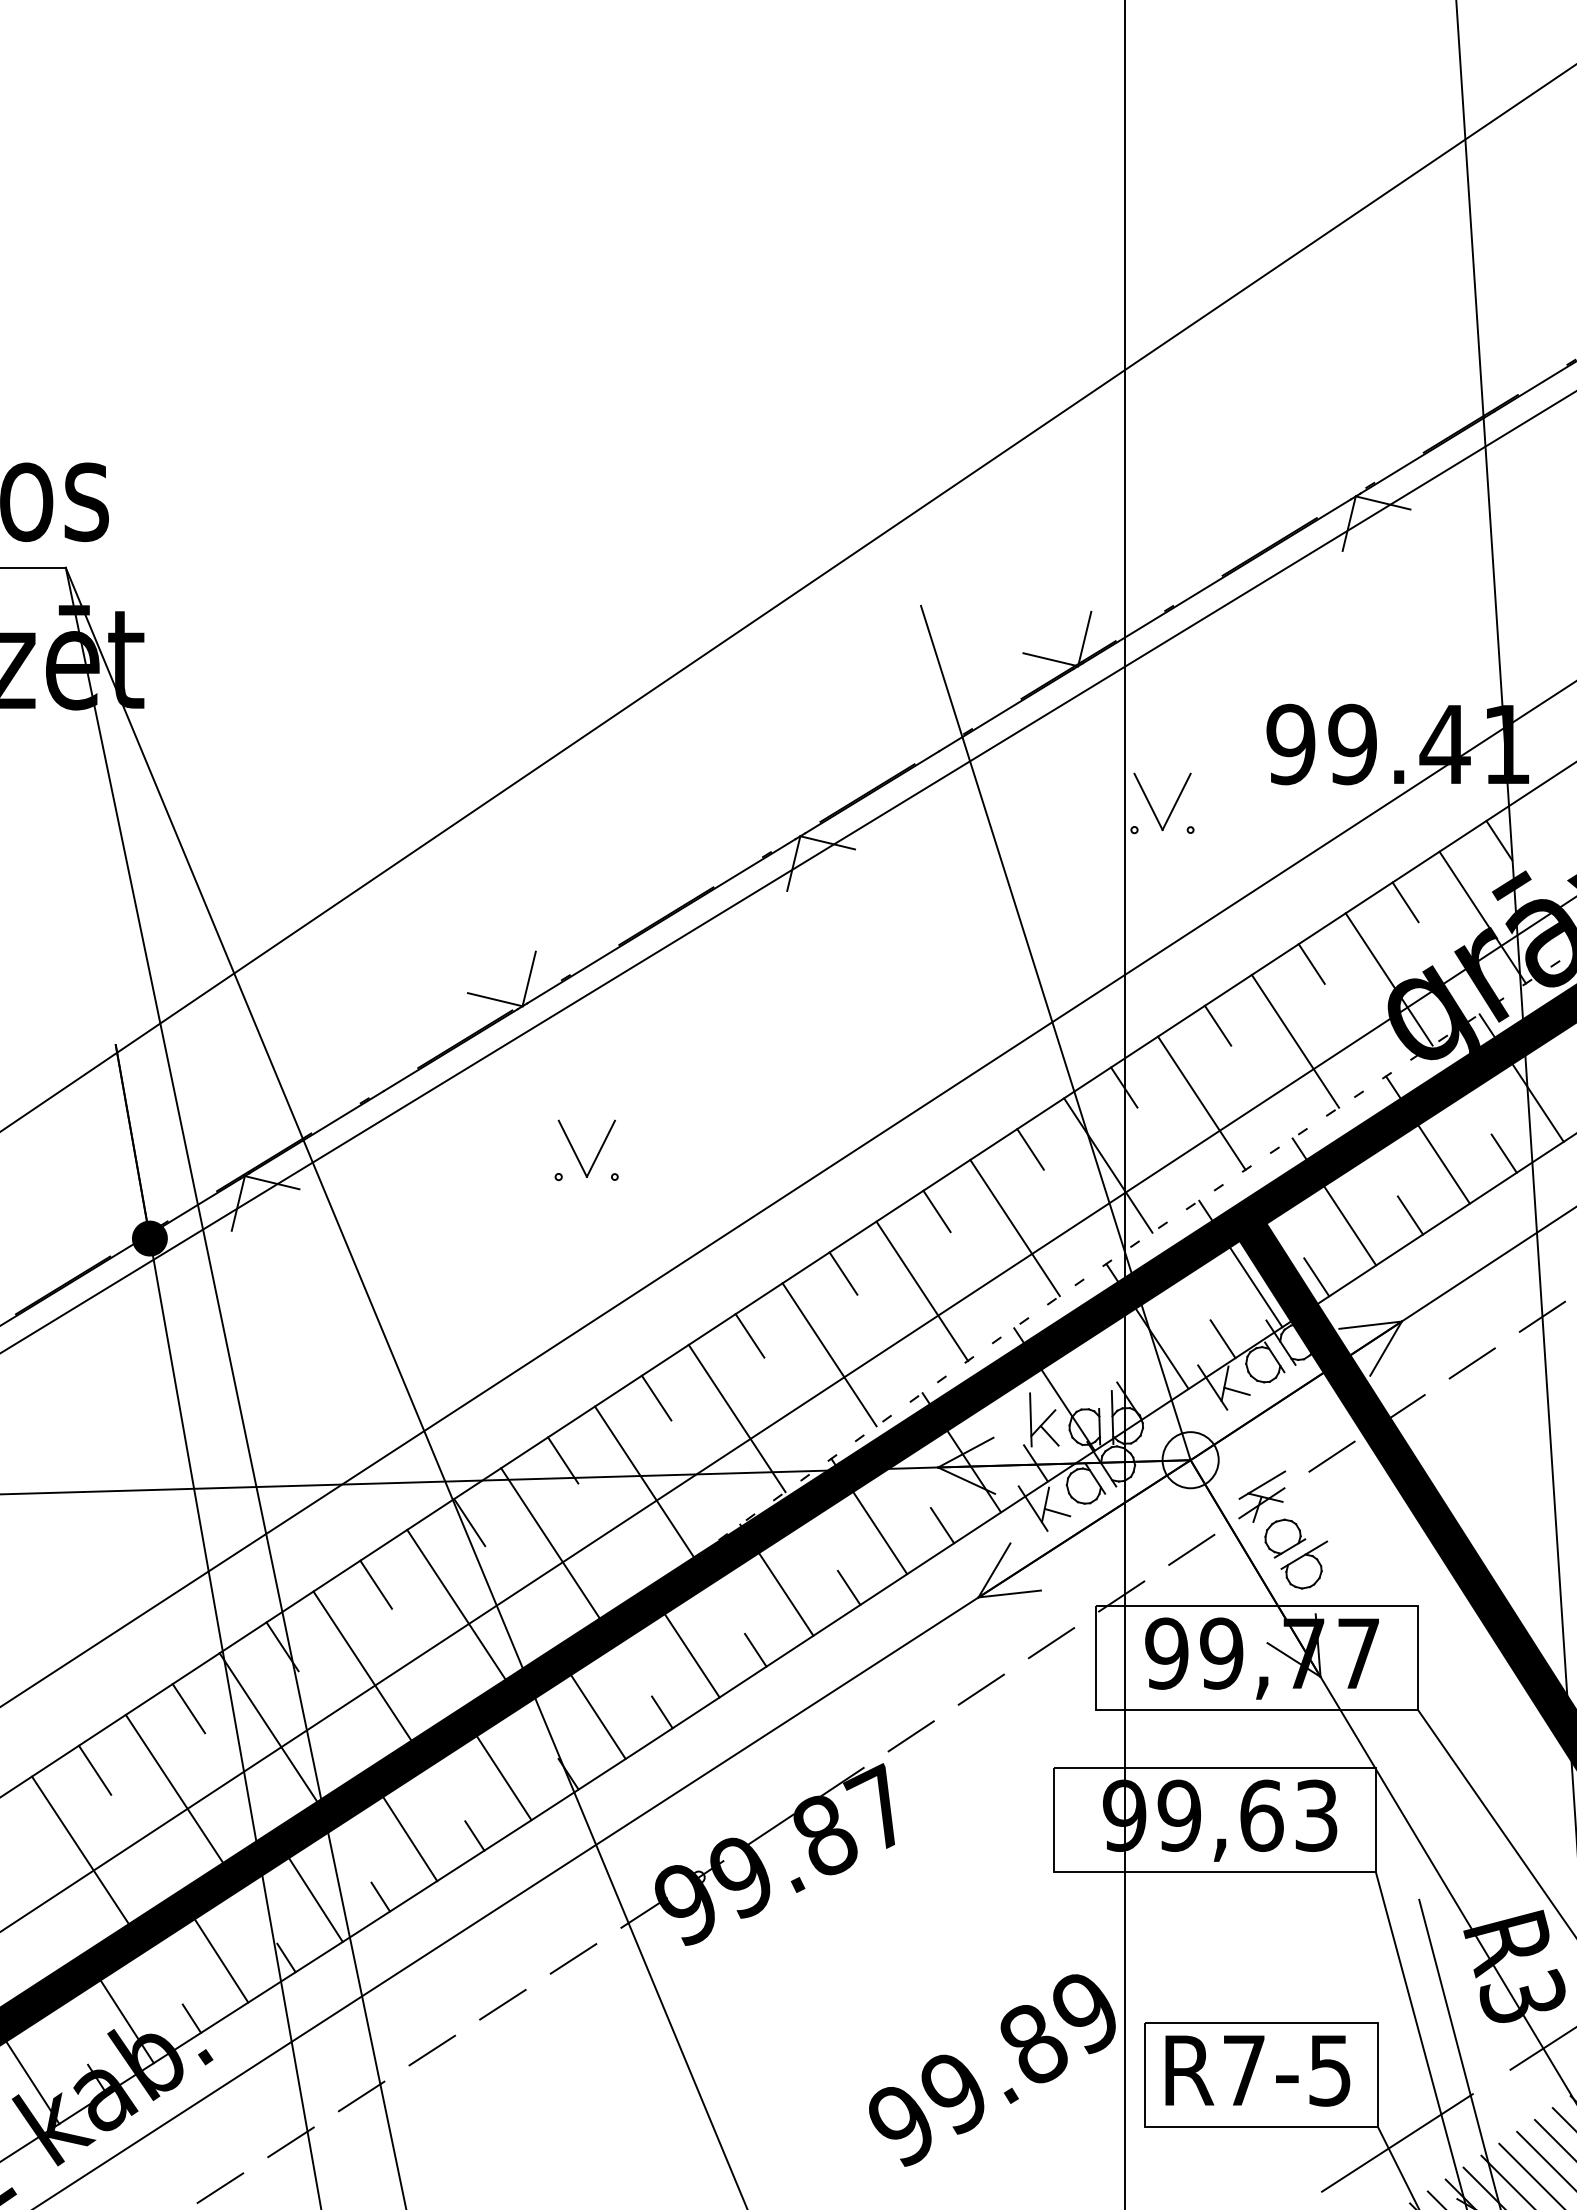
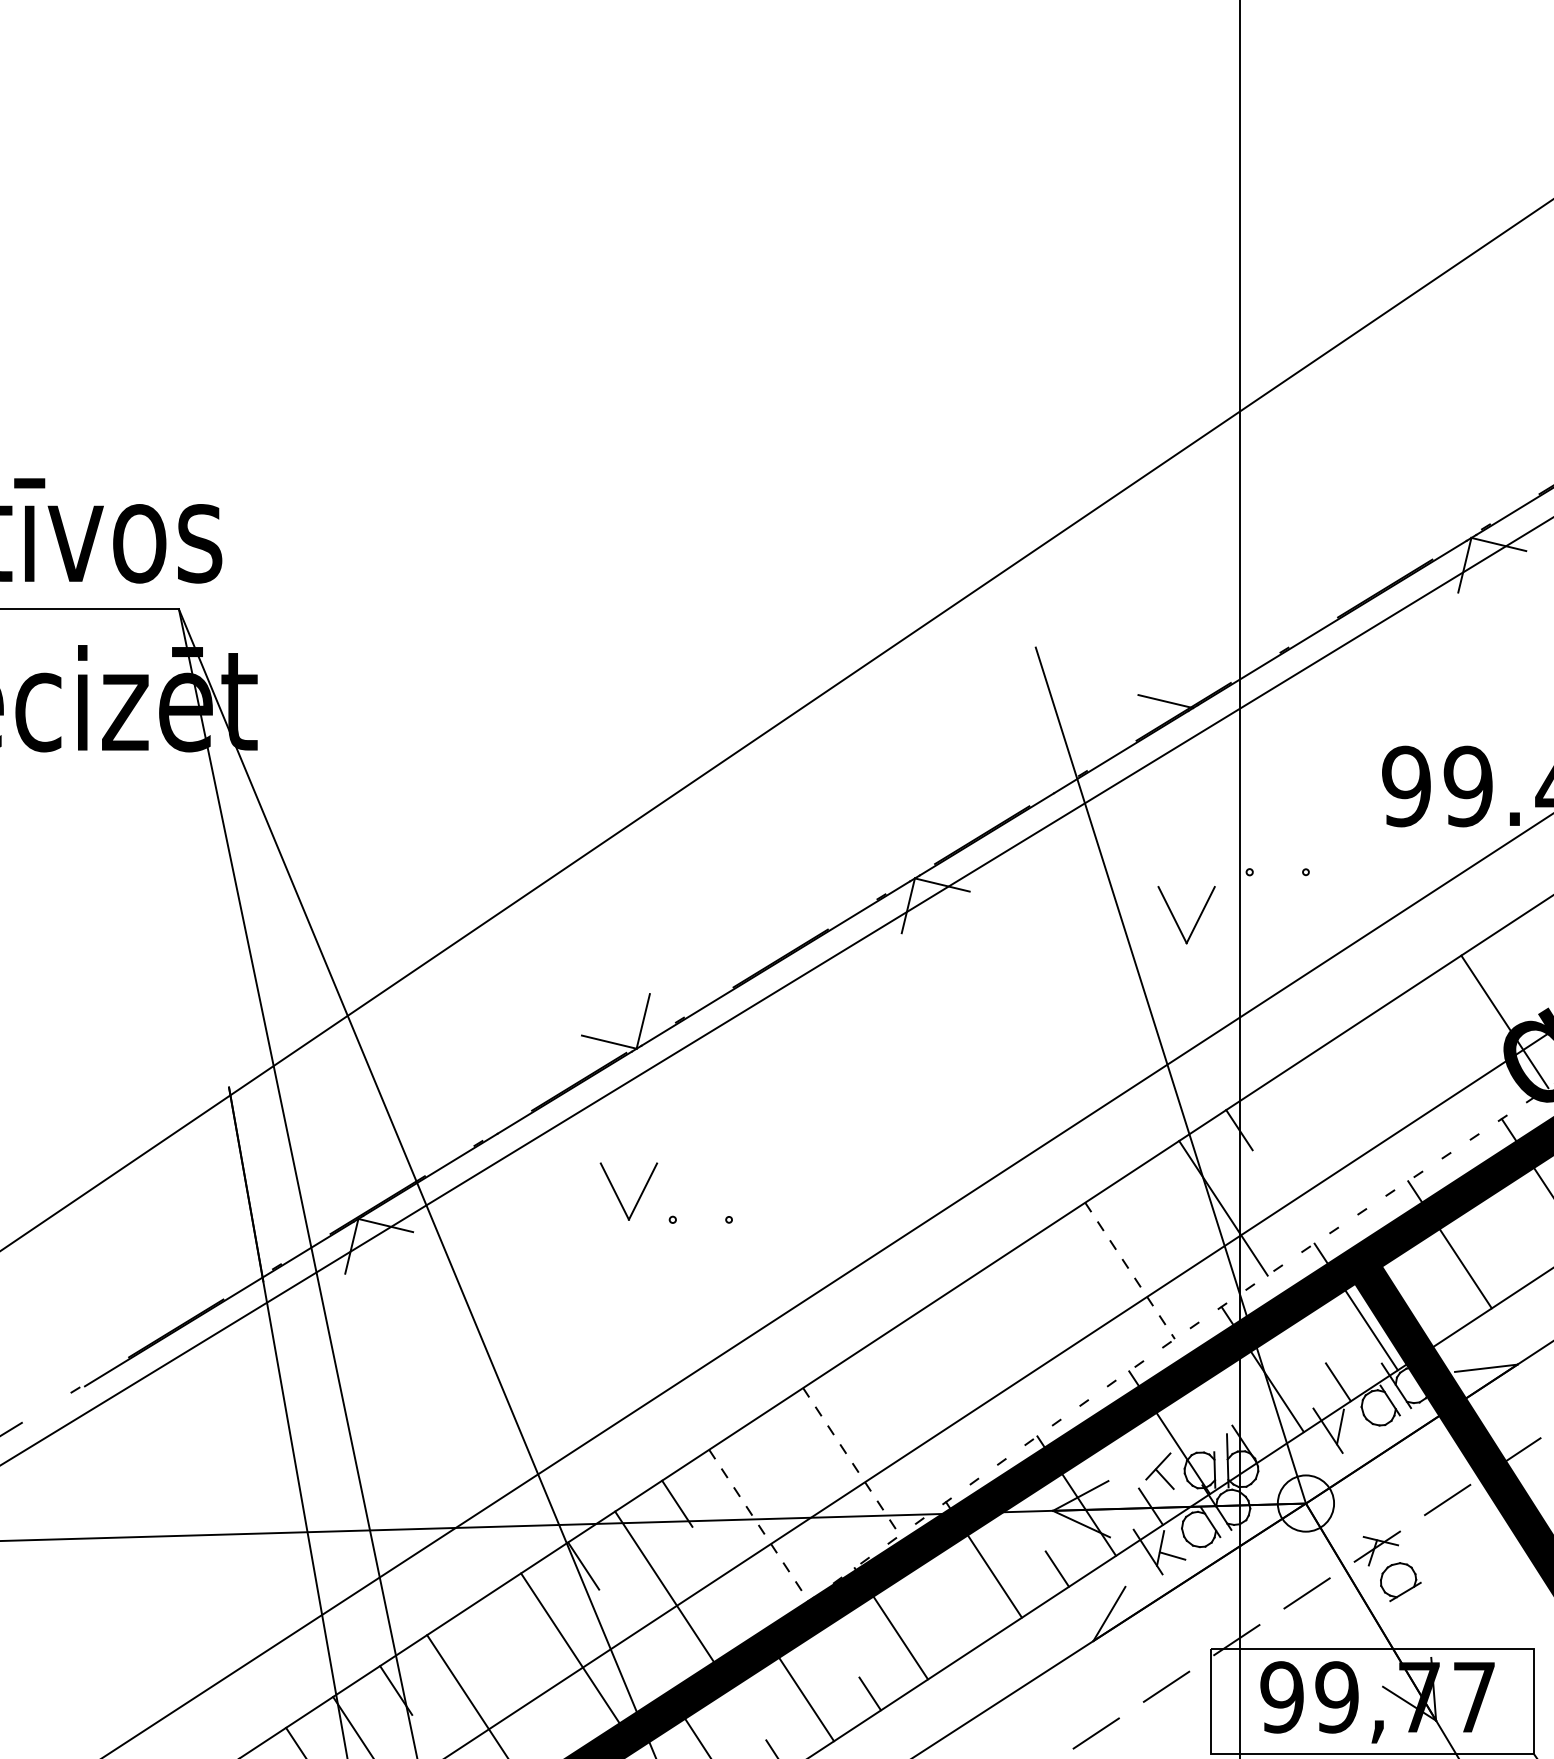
line: (1084, 638) -> (1199, 680), removed
part: (1152, 807) -> (1176, 920), moved
line: (1405, 902) -> (1521, 944), removed
line: (1311, 963) -> (1427, 1005), removed
line: (1217, 1025) -> (1332, 1068), removed
line: (1295, 1040) -> (1411, 1083), removed
line: (1201, 1102) -> (1316, 1145), removed
line: (1030, 1149) -> (1145, 1192), removed
part: (576, 1153) -> (618, 1196), moved
line: (936, 1211) -> (1051, 1254), removed
line: (1410, 1215) -> (1526, 1258), removed
line: (1015, 1228) -> (1130, 1271), solid -> dashed
fill: (149, 1238) -> (262, 1281), removed
line: (843, 1273) -> (958, 1316), removed
line: (1316, 1277) -> (1432, 1320), removed
line: (922, 1291) -> (1037, 1334), removed
line: (749, 1335) -> (863, 1378), removed
line: (1385, 1348) -> (1501, 1391), removed
line: (829, 1354) -> (944, 1397), removed
line: (1236, 1390) -> (1351, 1433), removed
line: (656, 1397) -> (770, 1440), removed
line: (737, 1418) -> (851, 1461), solid -> dashed
line: (1030, 1419) -> (1145, 1462), removed
line: (644, 1482) -> (758, 1525), solid -> dashed
line: (1262, 1484) -> (1377, 1527), removed
part: (1304, 1564) -> (1420, 1608), removed
line: (376, 1584) -> (490, 1628), removed
line: (848, 1587) -> (963, 1631), removed
line: (1009, 1593) -> (1124, 1637), removed

